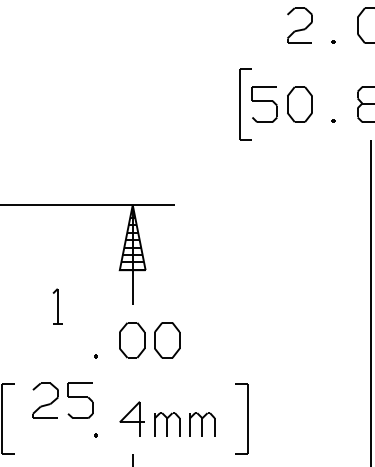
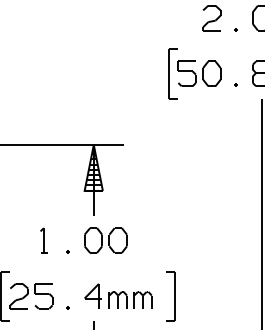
part: (57, 306) -> (43, 240), moved
part: (62, 401) -> (31, 296), moved

